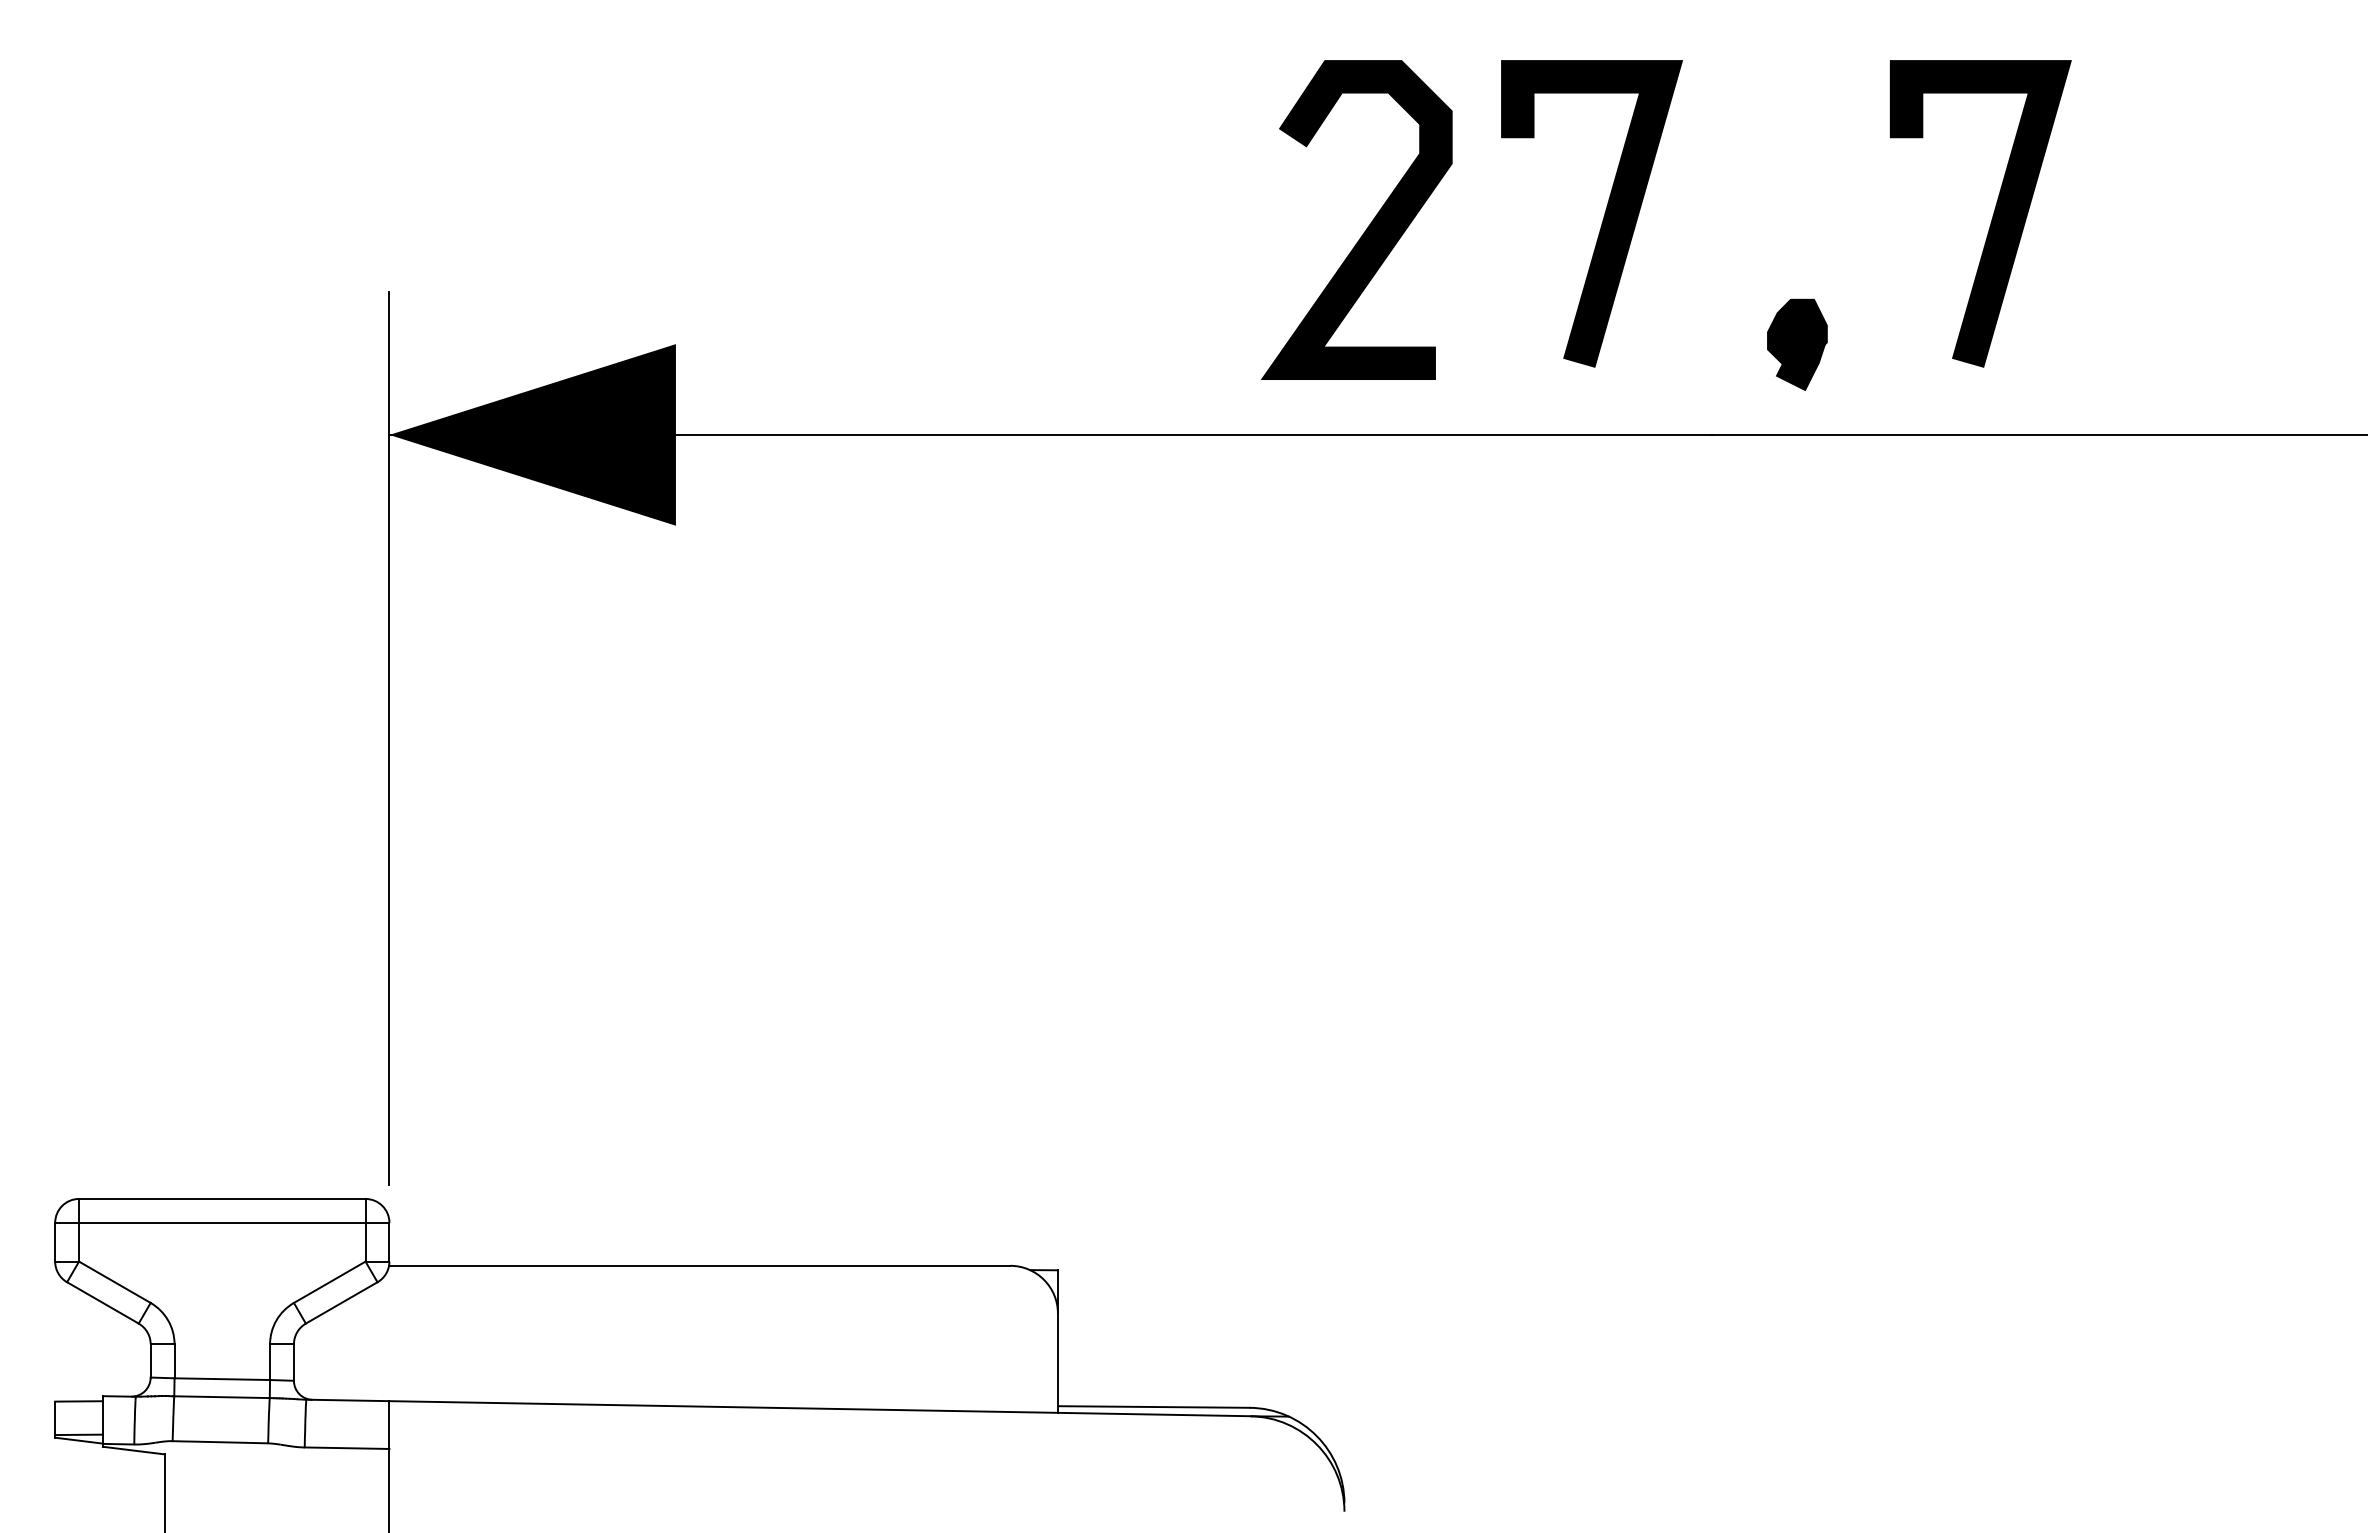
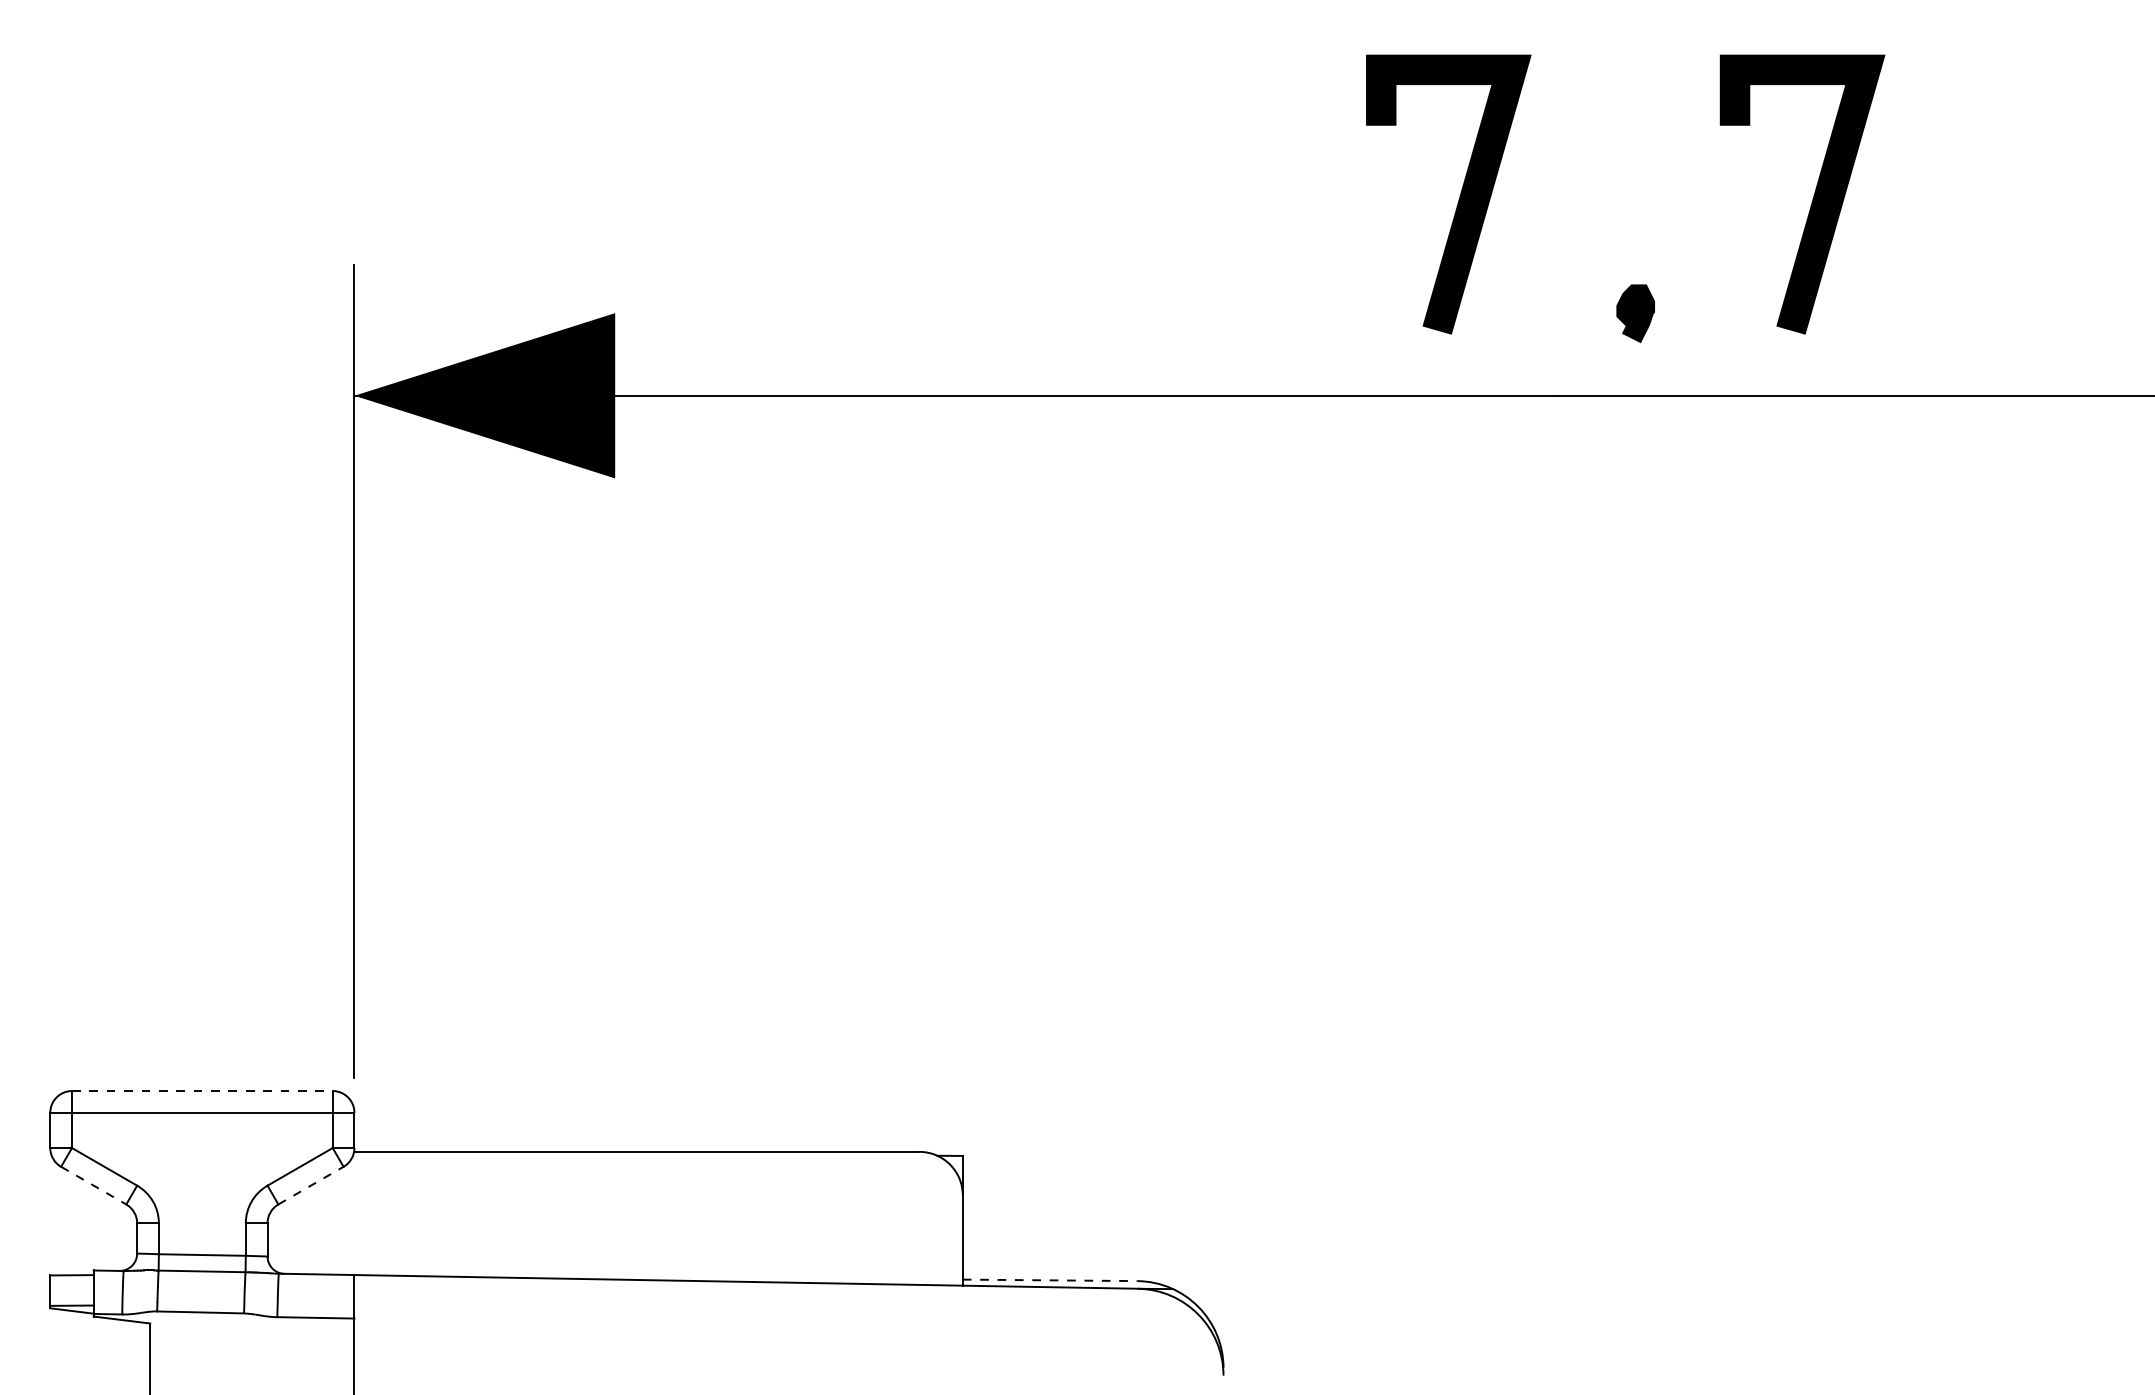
curve: (1368, 225) -> (1245, 205), removed
part: (1797, 344) -> (1635, 313), size x0.7
line: (222, 1198) -> (202, 1090), solid -> dashed
line: (342, 1302) -> (311, 1185), solid -> dashed
line: (103, 1303) -> (94, 1186), solid -> dashed
line: (1153, 1407) -> (1049, 1280), solid -> dashed

